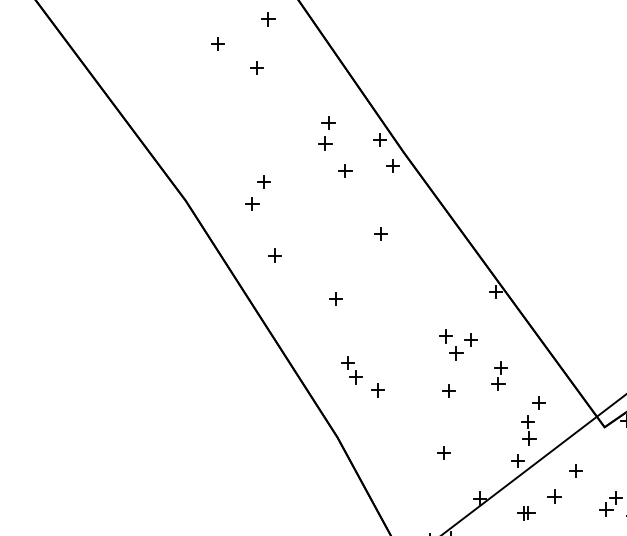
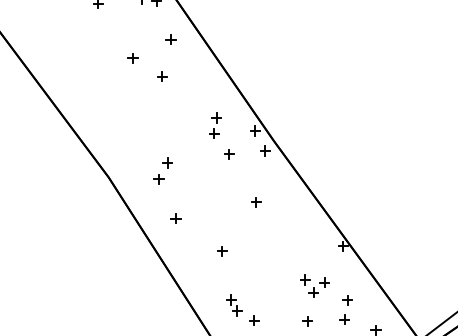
part: (499, 375) -> (346, 309), size x1.6

